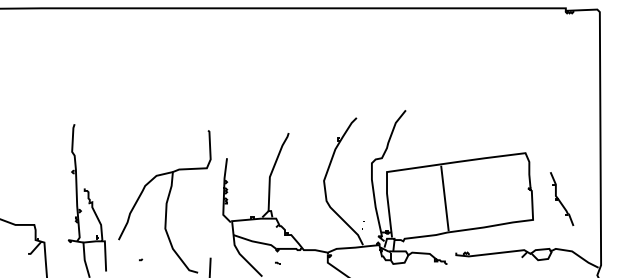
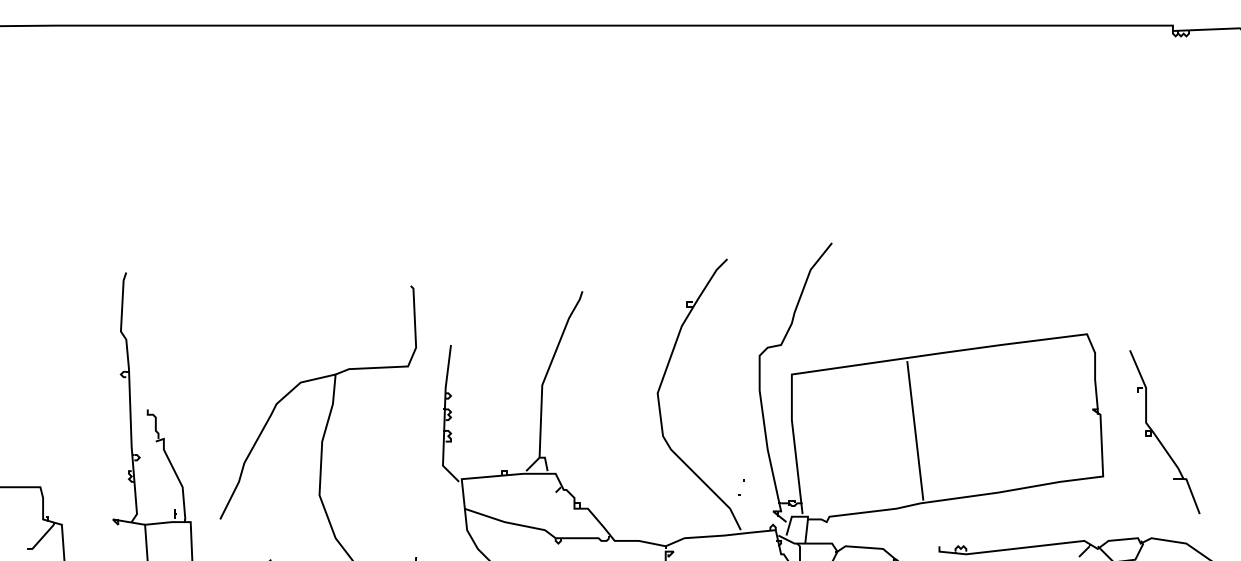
part: (561, 198) -> (1163, 430), size x1.43

